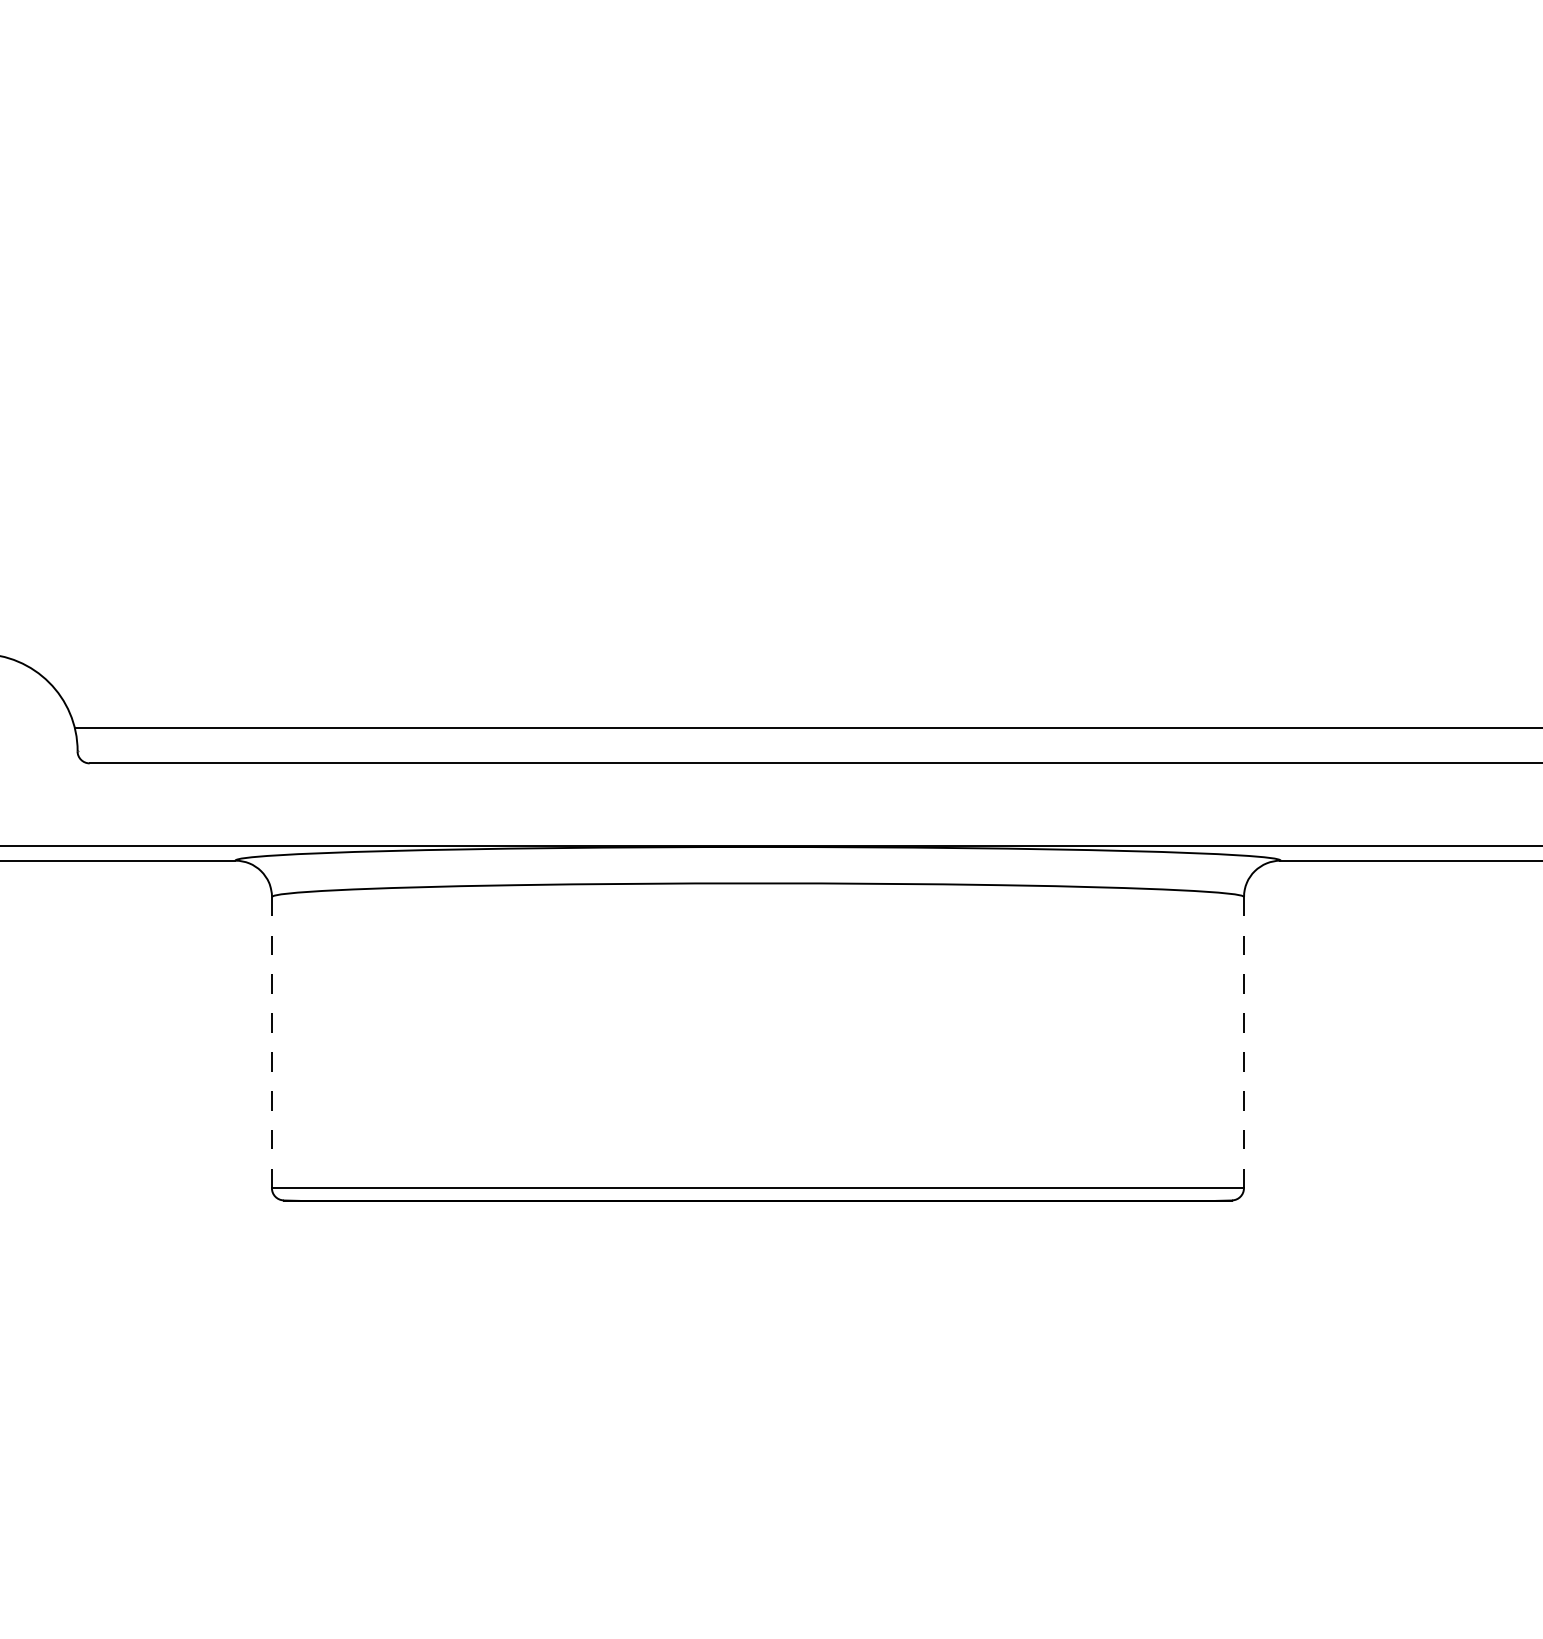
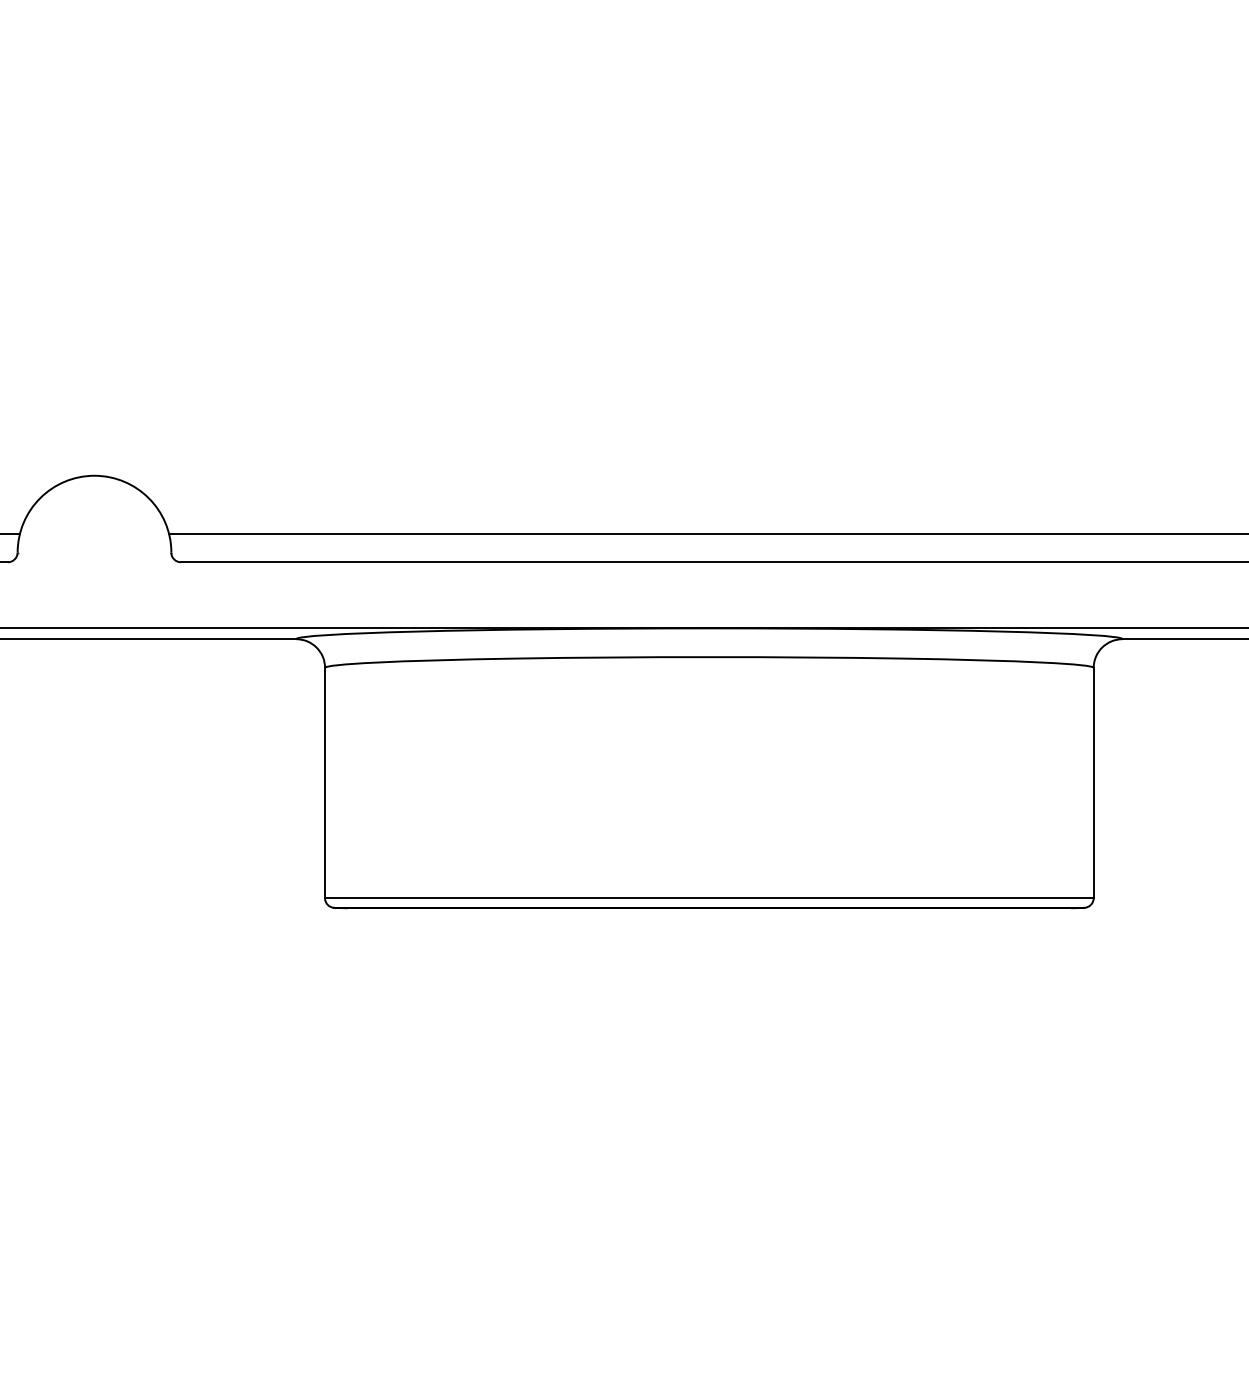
line: (272, 1041) -> (325, 782), dashed -> solid
line: (1243, 1041) -> (1093, 782), dashed -> solid

